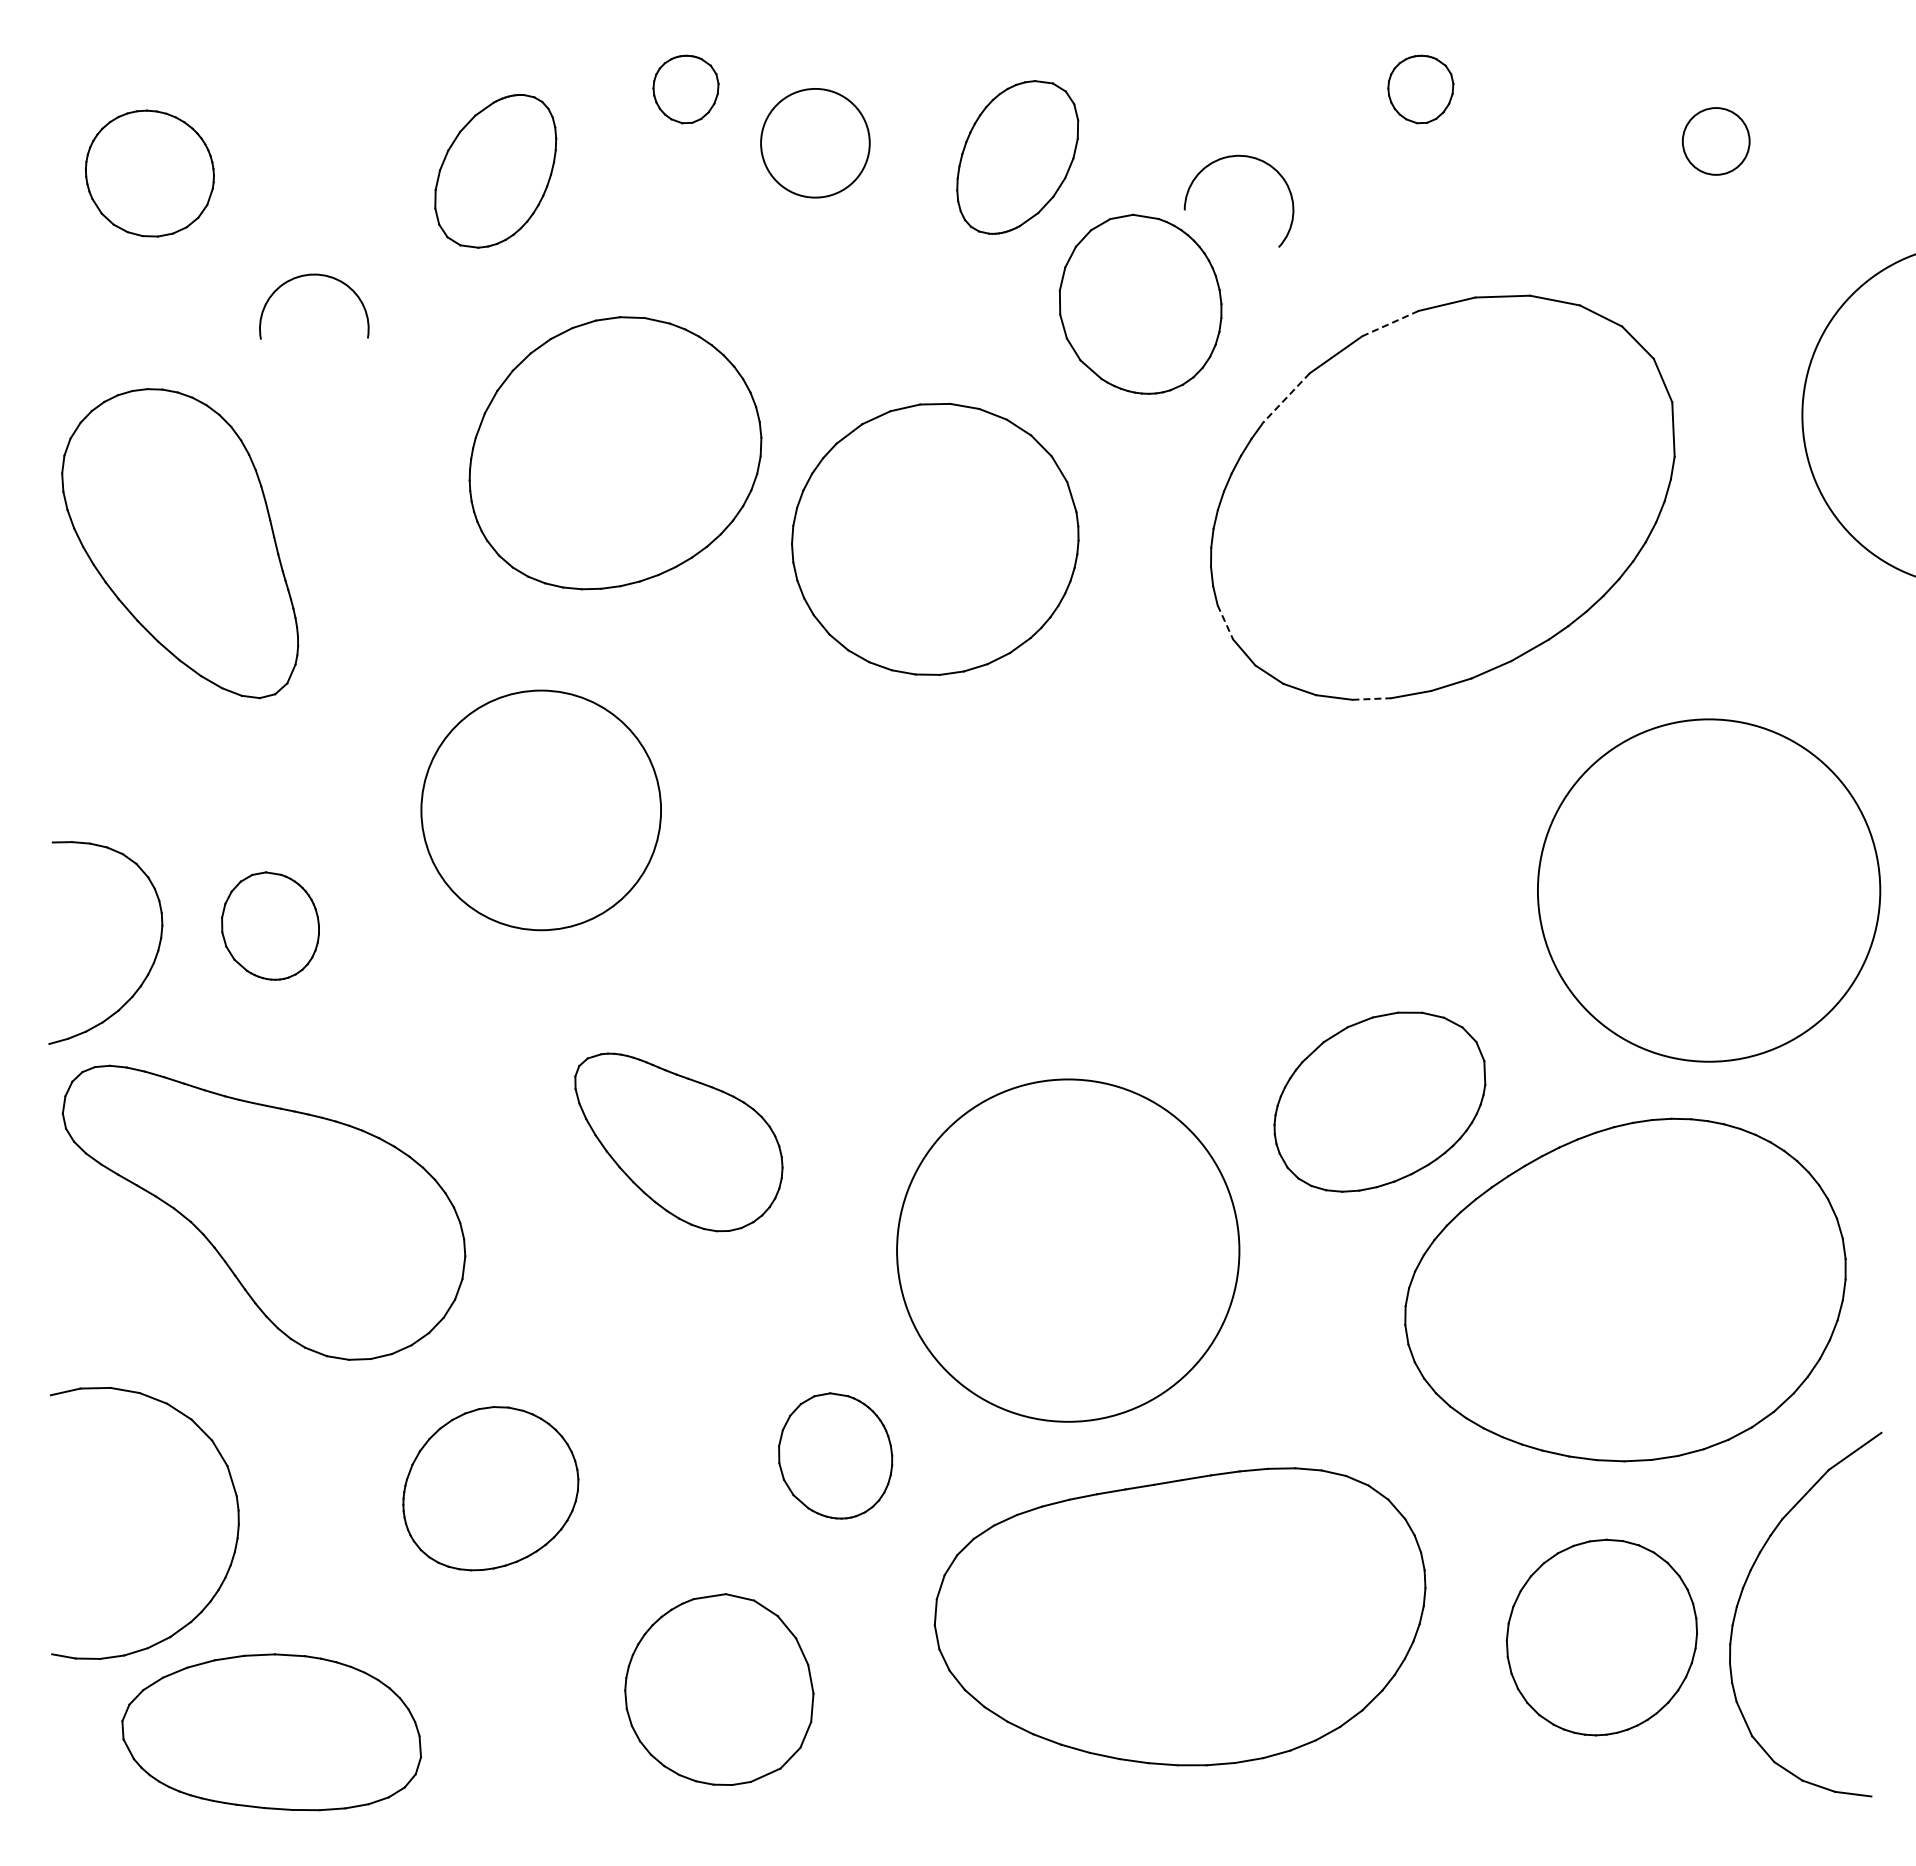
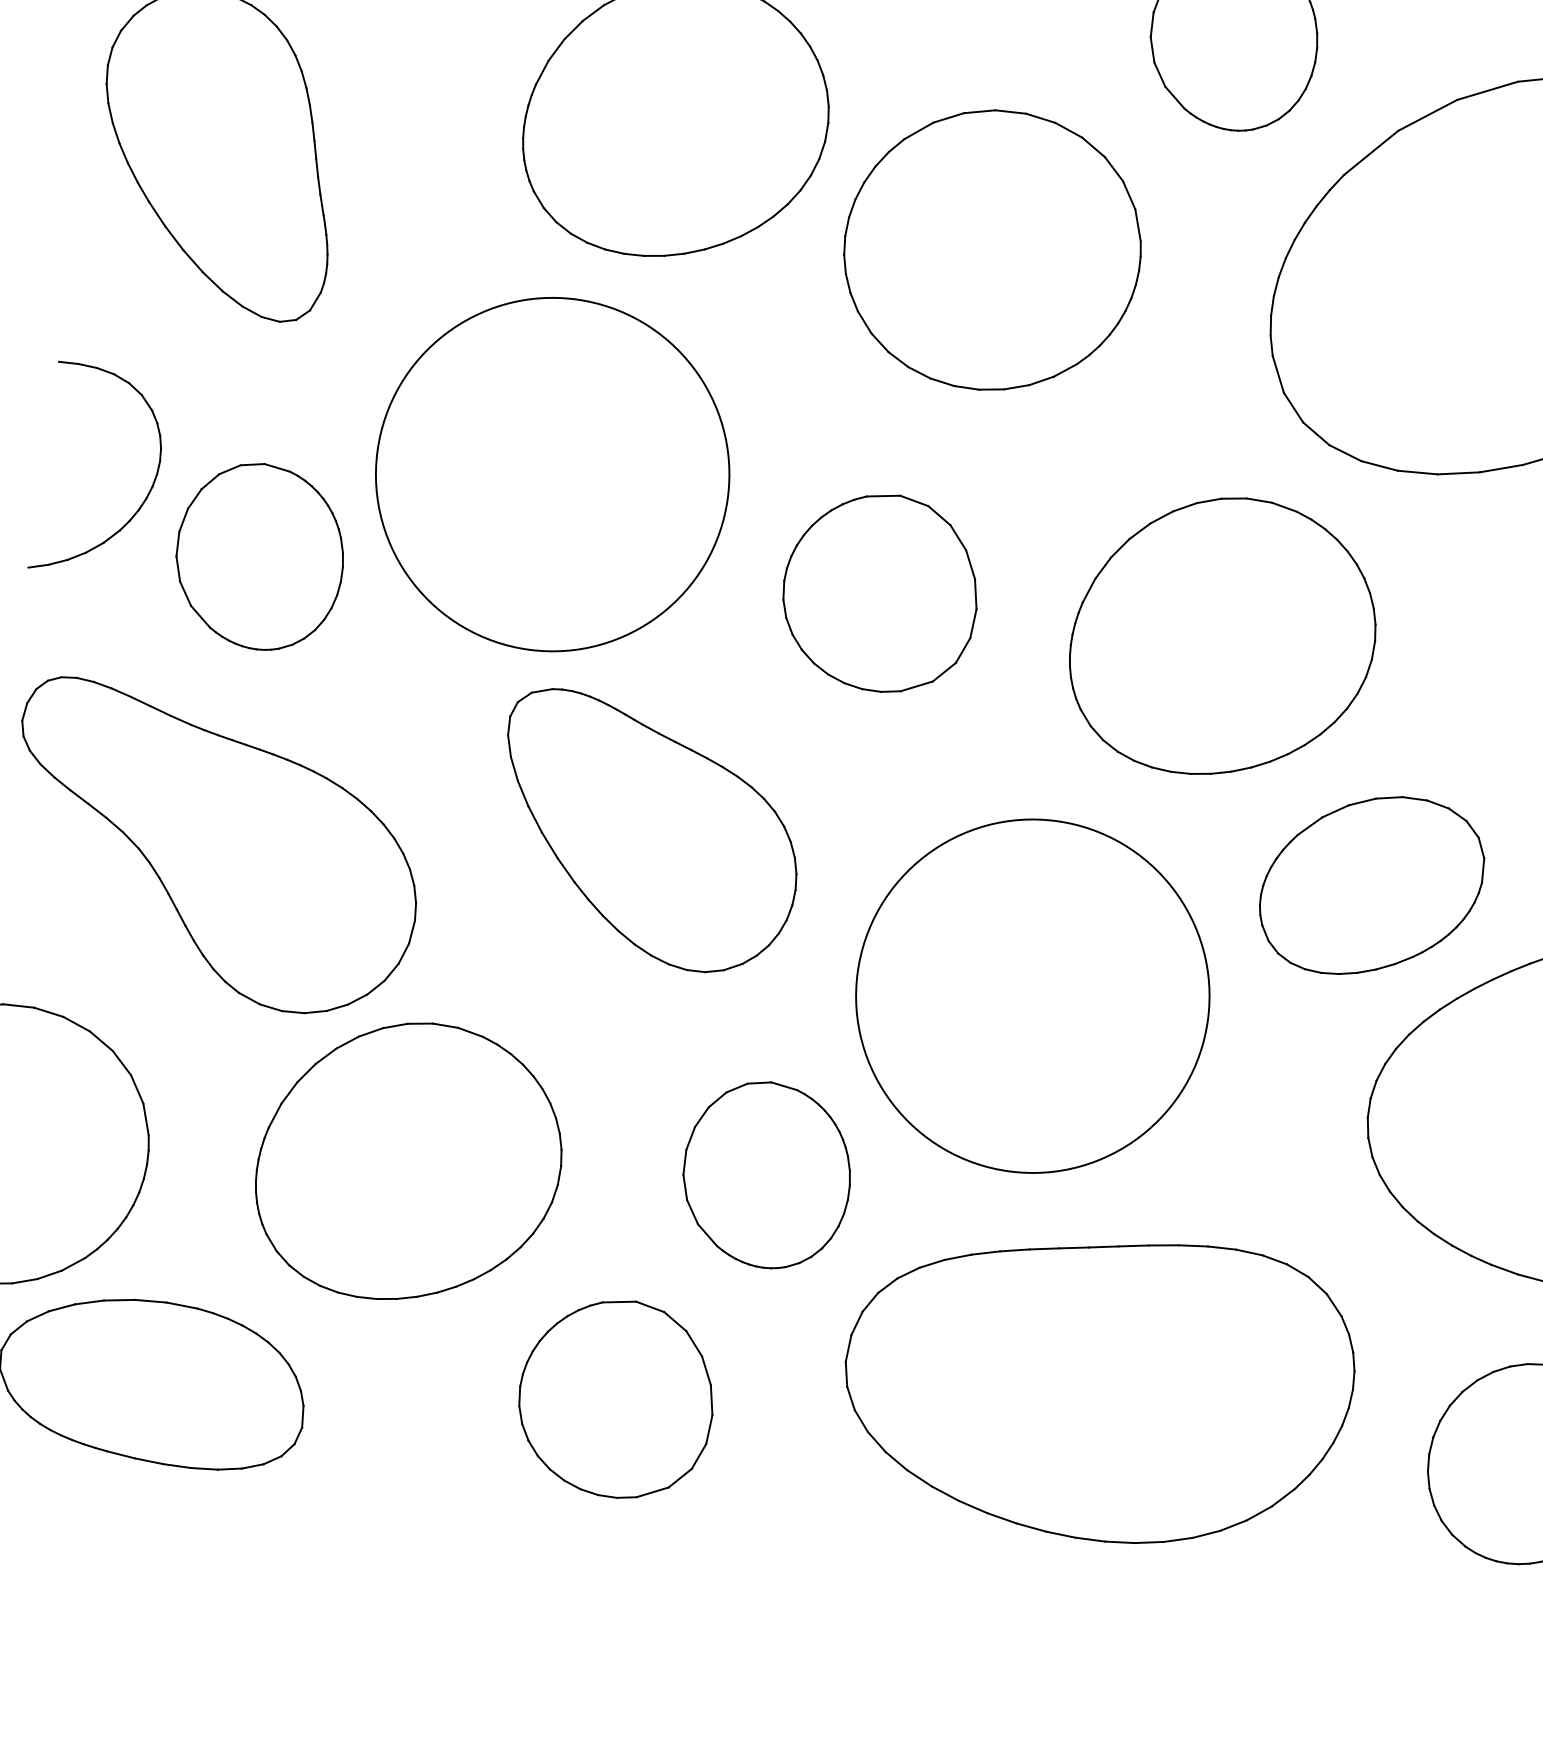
line: (1390, 323) -> (1487, 90), dashed -> solid
line: (1286, 397) -> (1371, 152), dashed -> solid
line: (1225, 622) -> (1278, 374), dashed -> solid
line: (1372, 699) -> (1418, 473), dashed -> solid
circle: (541, 810) -> (553, 474), size x1.43
part: (871, 881) -> (881, 591), added
part: (1205, 881) -> (1223, 636), added
part: (270, 925) -> (260, 555), size x1.67
part: (154, 957) -> (147, 493), moved
part: (678, 1142) -> (648, 833), size x1.43
part: (835, 1455) -> (767, 1174), size x1.43
part: (490, 1488) -> (409, 1161), size x1.67

